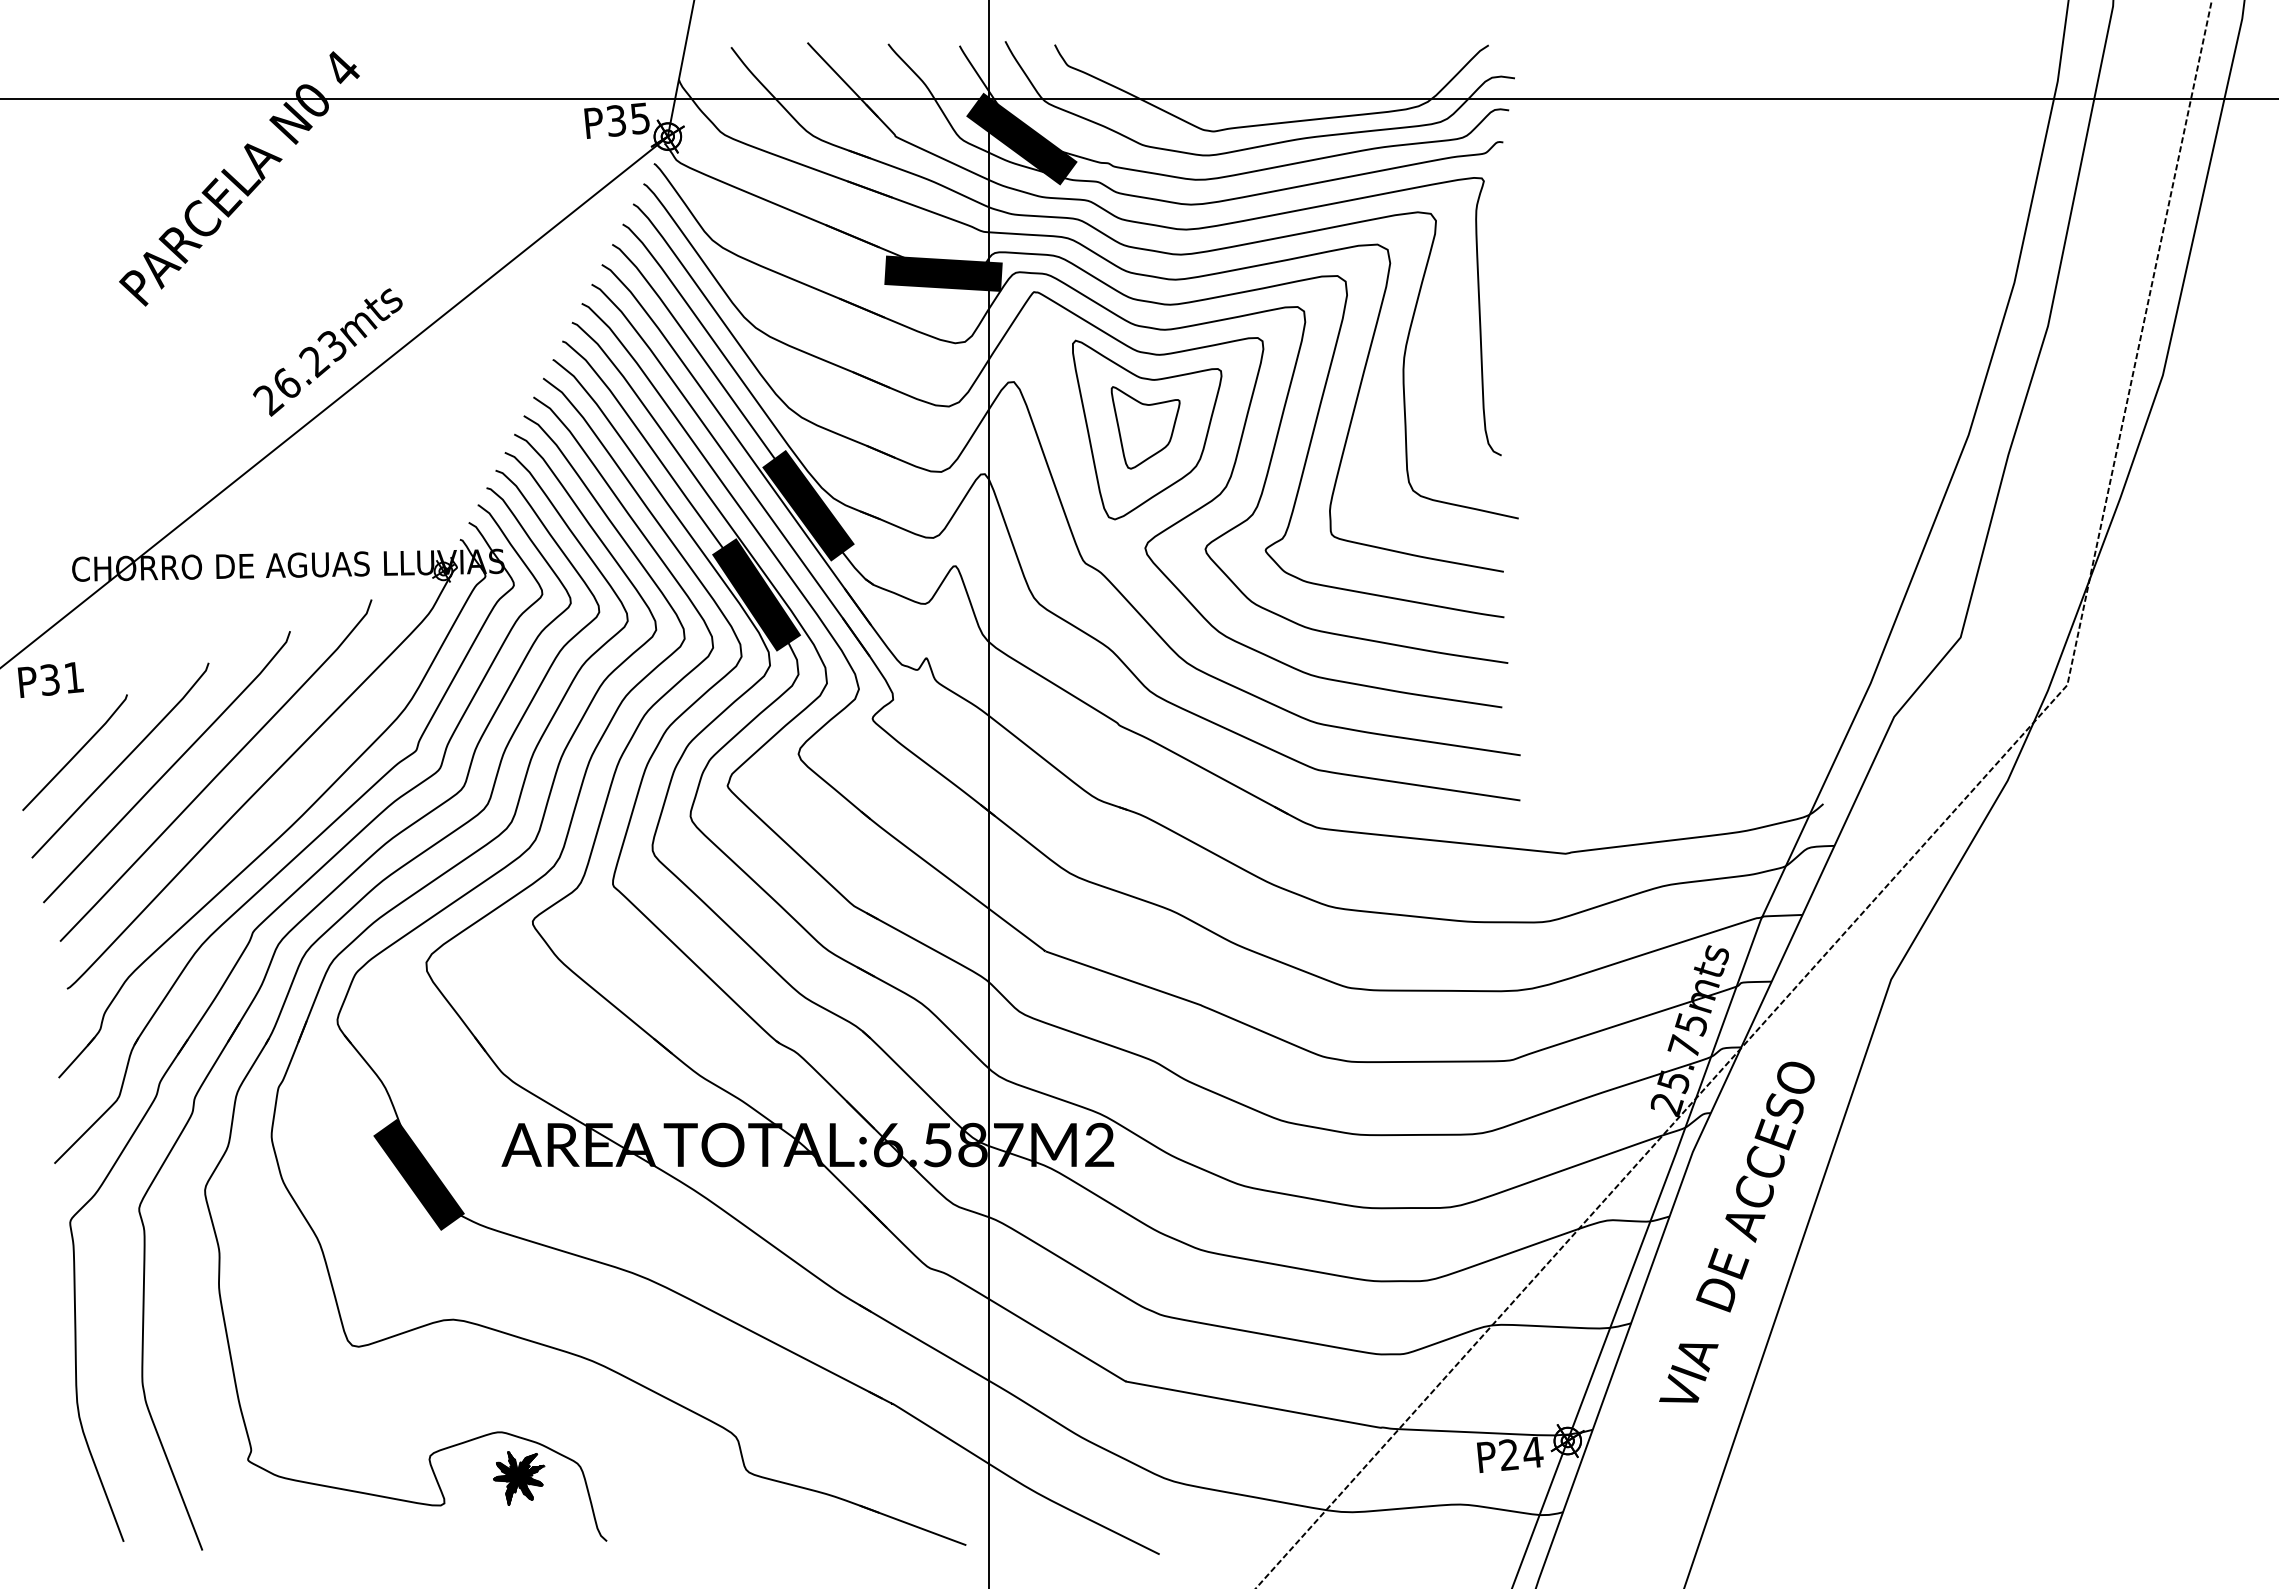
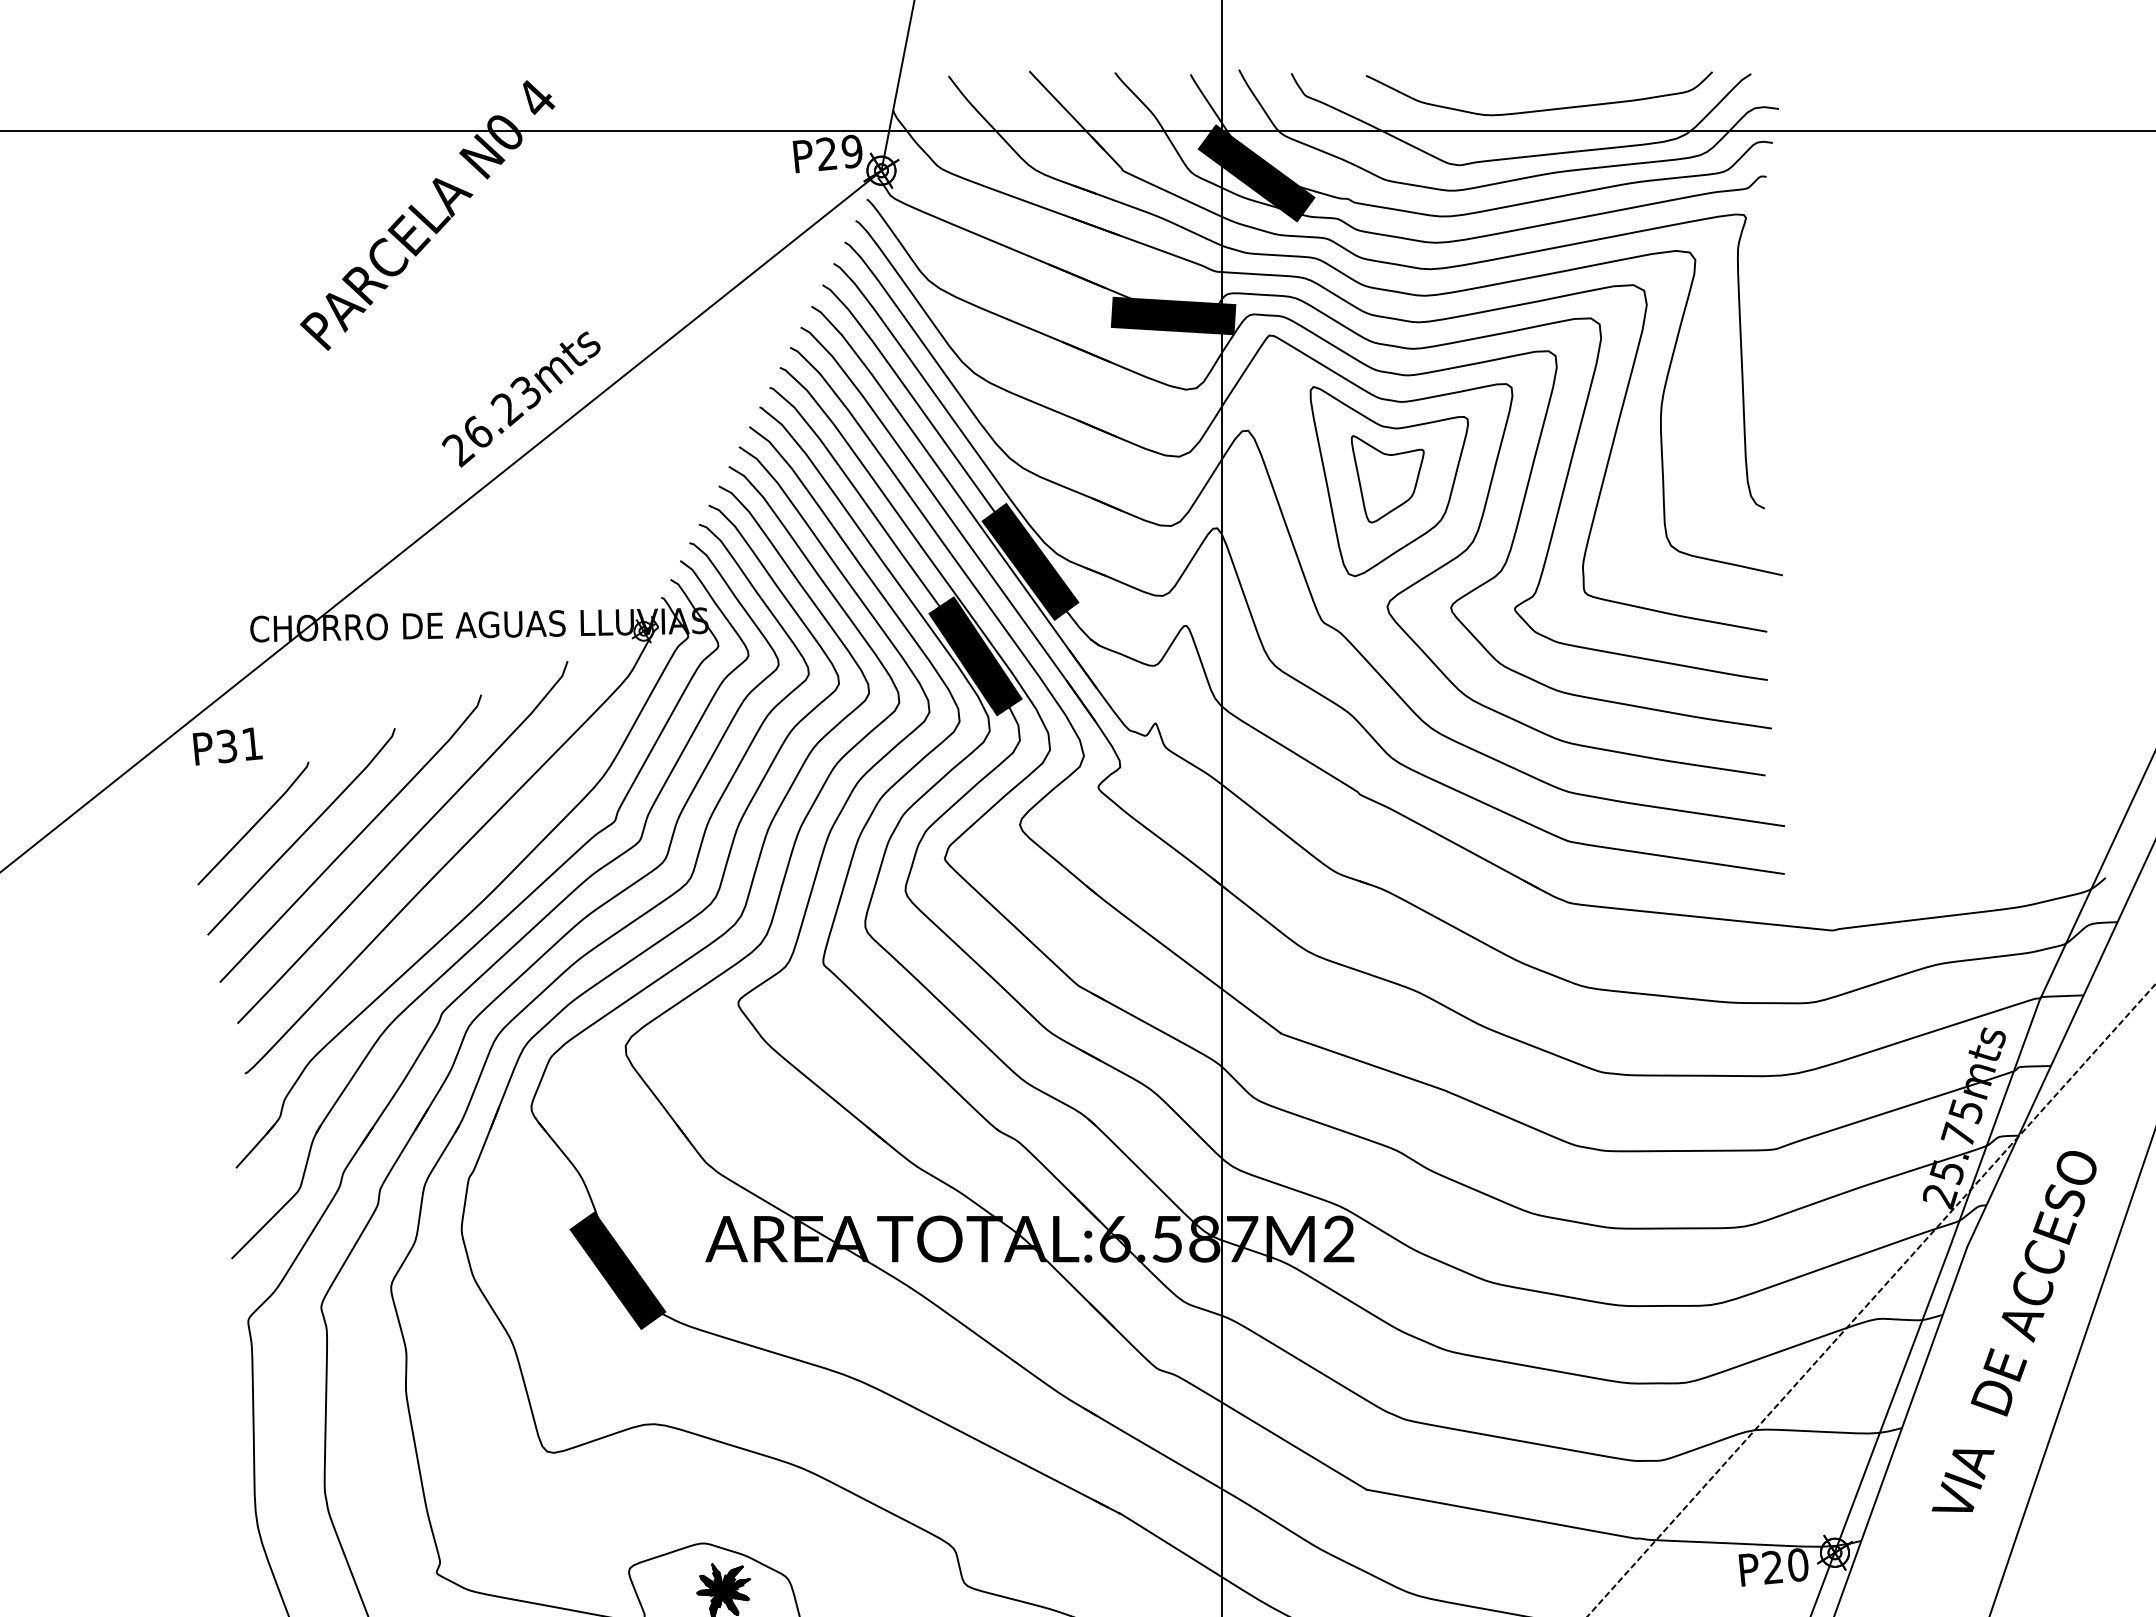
curve: (1292, 78) -> (1543, 109), added
text: (627, 119) -> (838, 152), P35 -> P29
text: (1533, 1452) -> (1798, 1564), P24 -> P20

